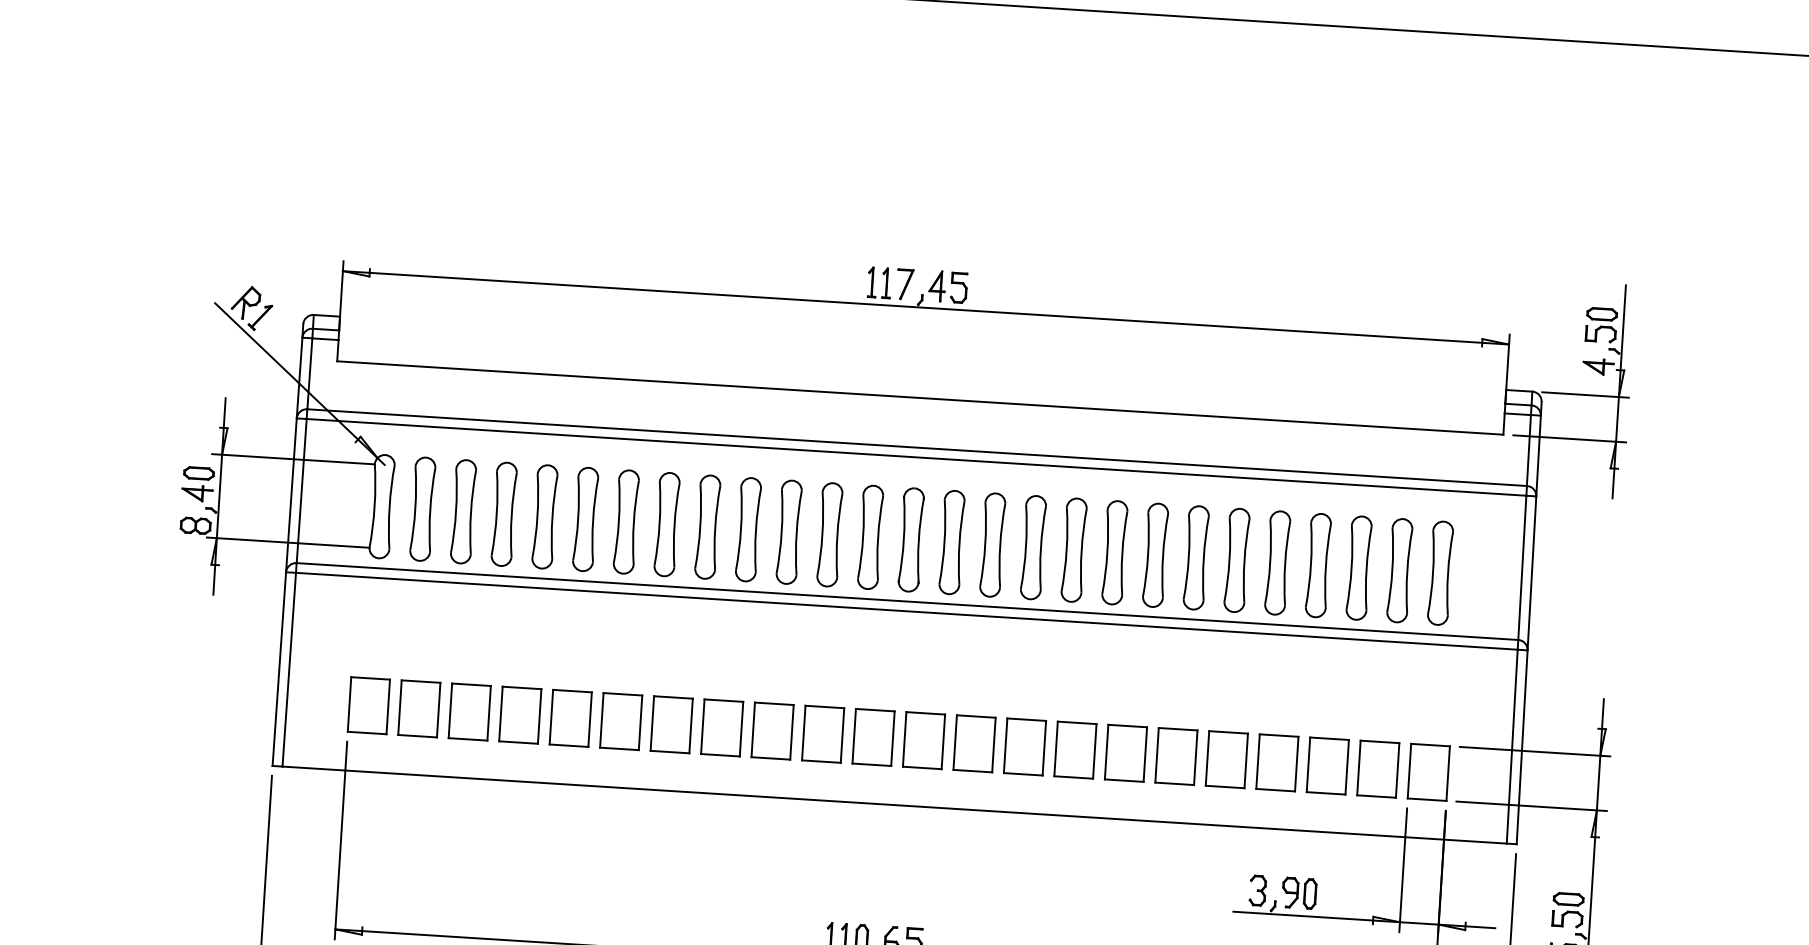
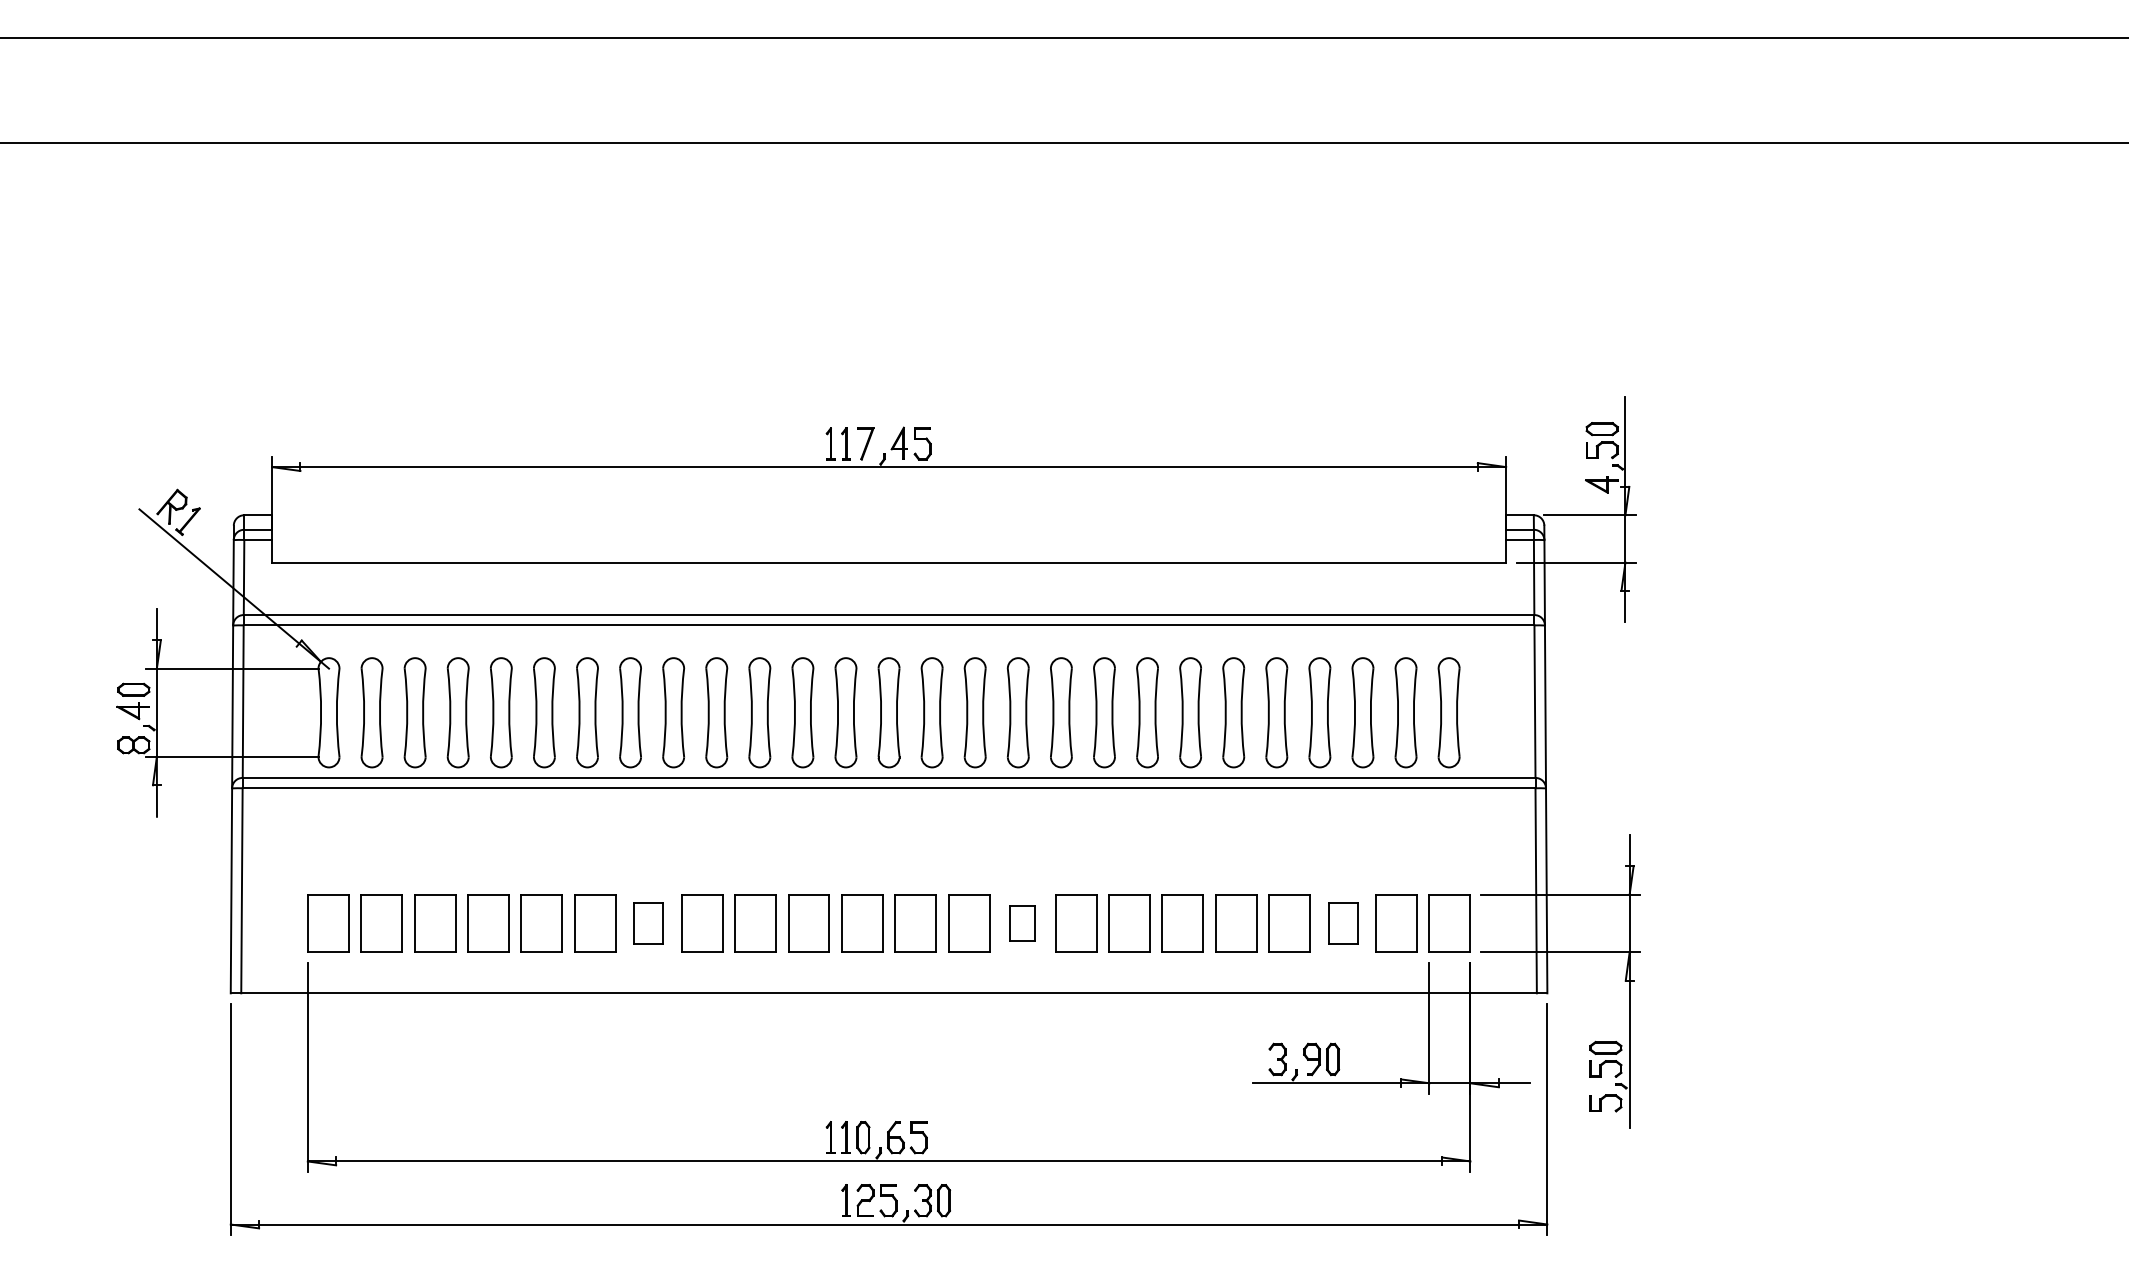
part: (671, 724) -> (648, 923), size x0.7
part: (1024, 747) -> (1022, 923), size x0.6
part: (1328, 766) -> (1343, 923), size x0.7

